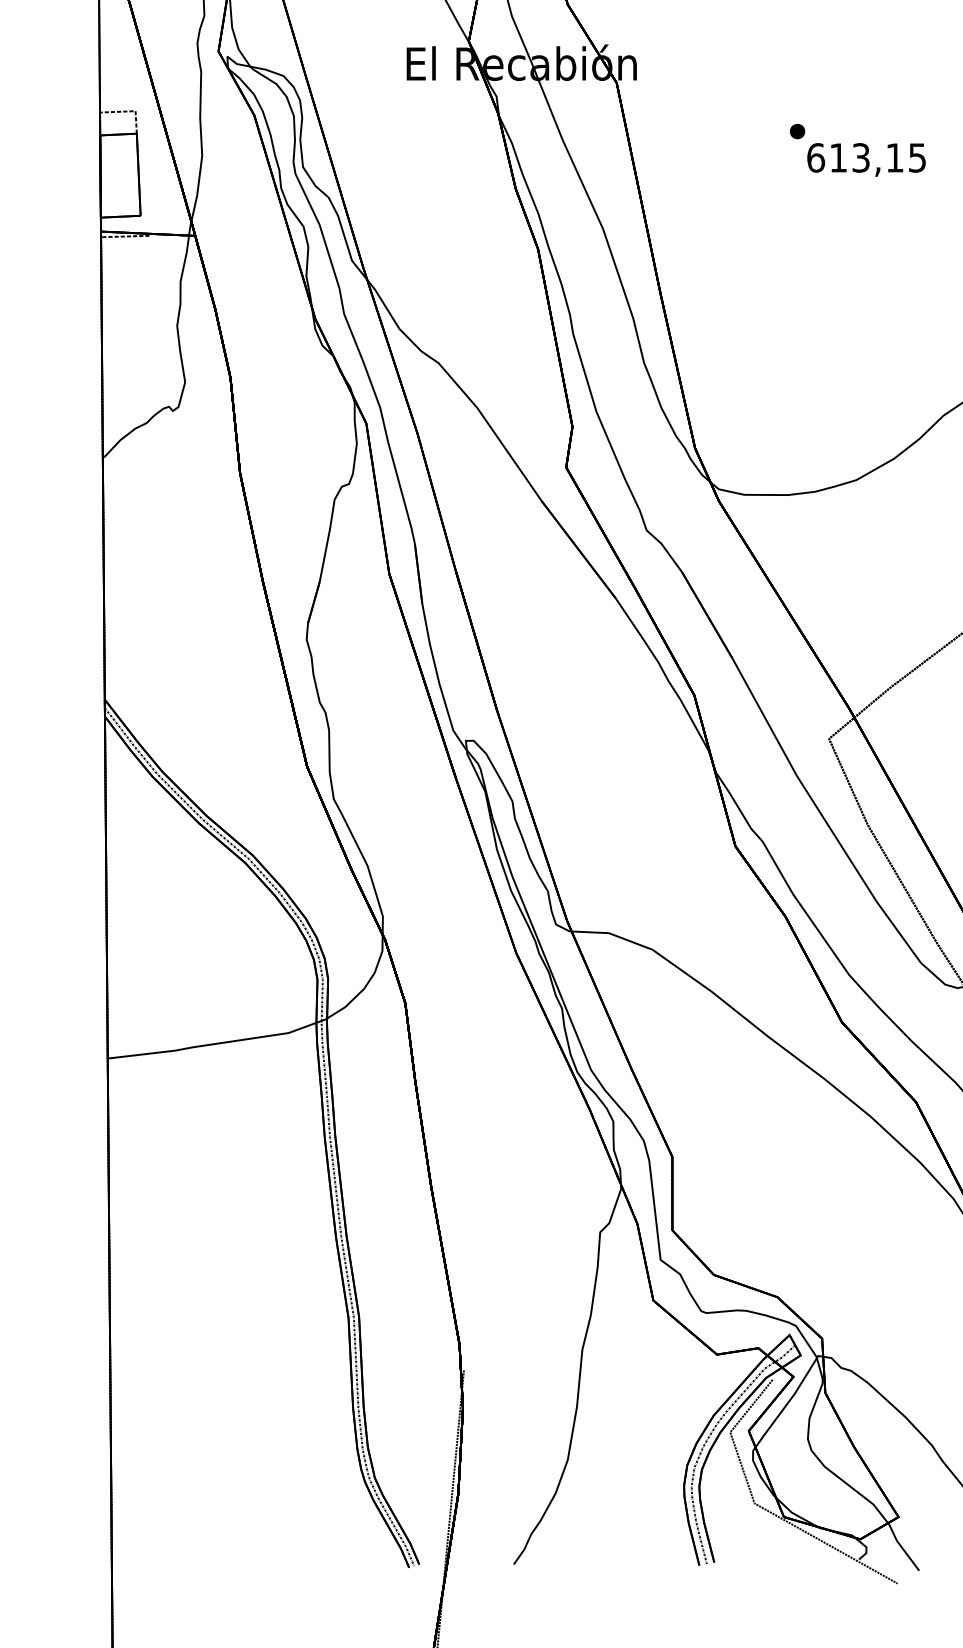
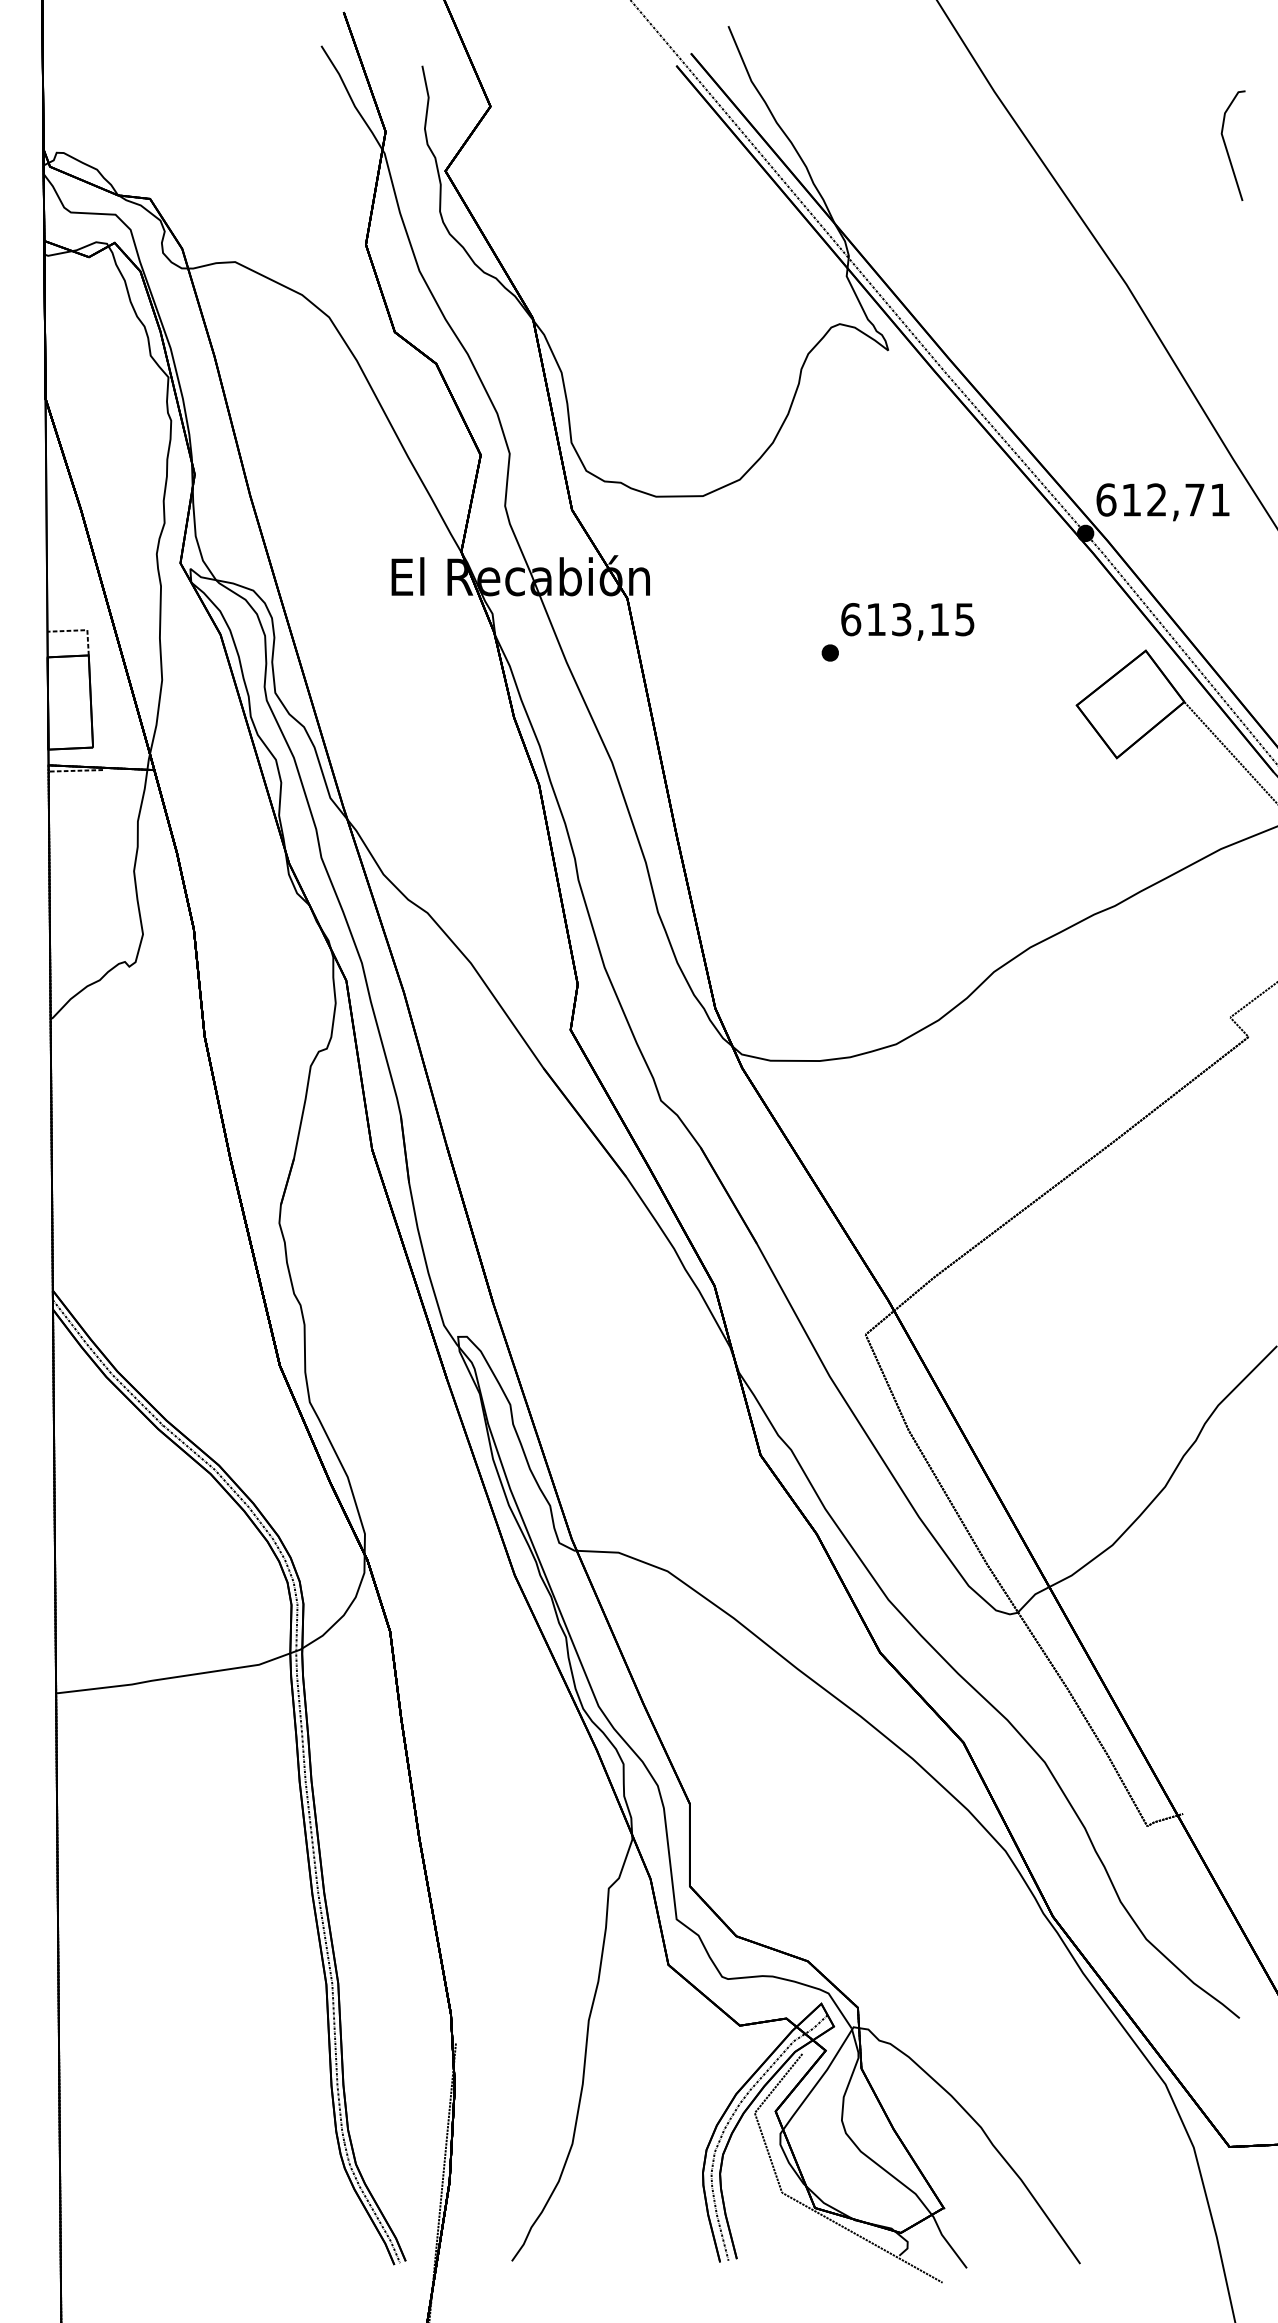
text: (866, 159) -> (907, 621), moved

